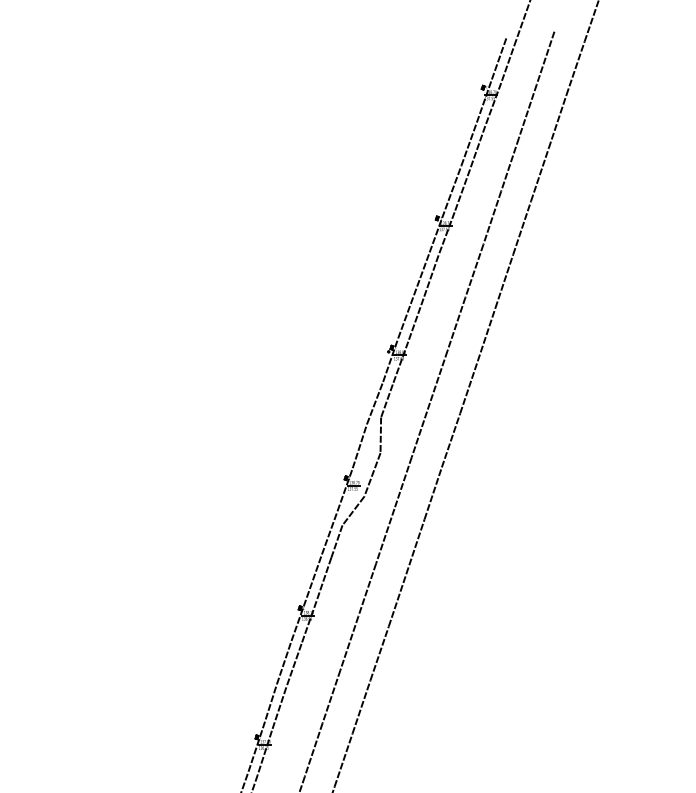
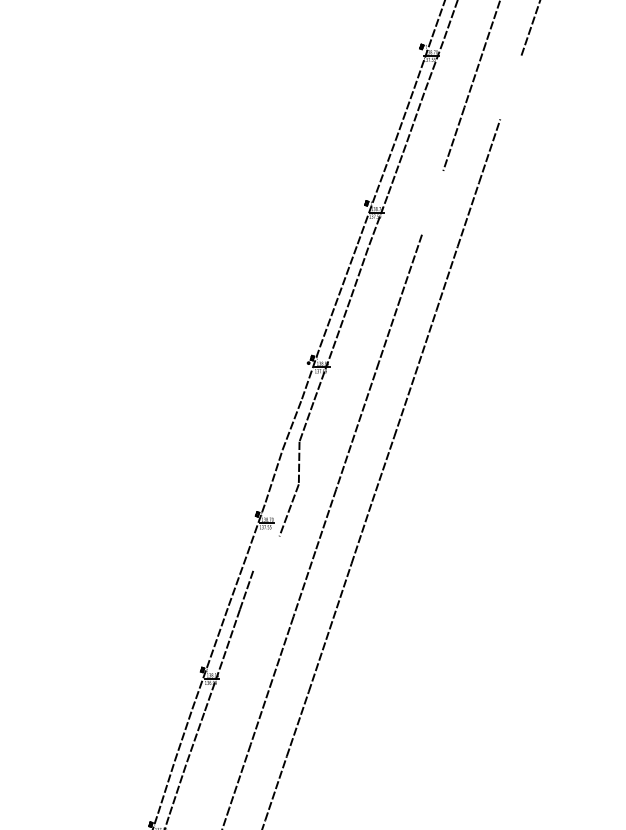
line: (557, 121) -> (510, 87), removed
line: (492, 217) -> (432, 202), removed
line: (353, 510) -> (266, 553), removed

